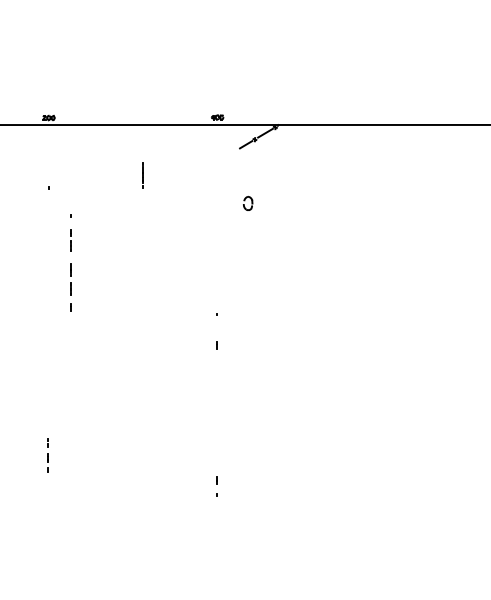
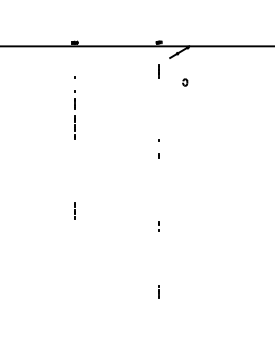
line: (142, 175) -> (158, 71), moved
part: (248, 203) -> (185, 82), moved
line: (70, 263) -> (74, 115), moved

